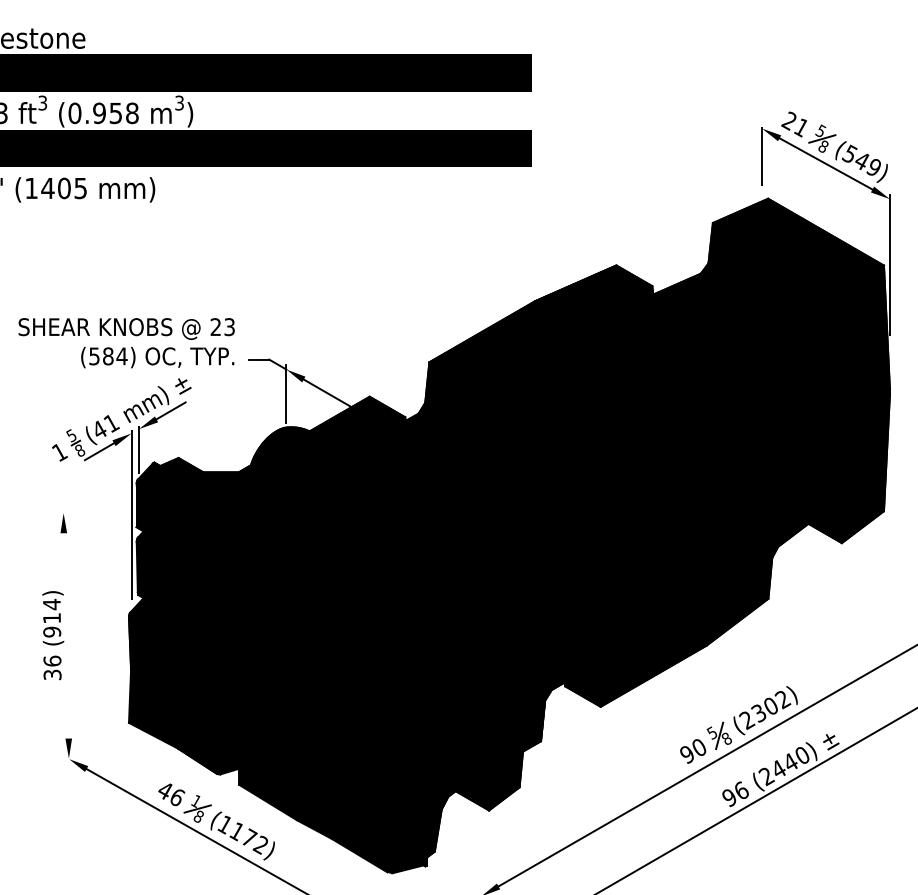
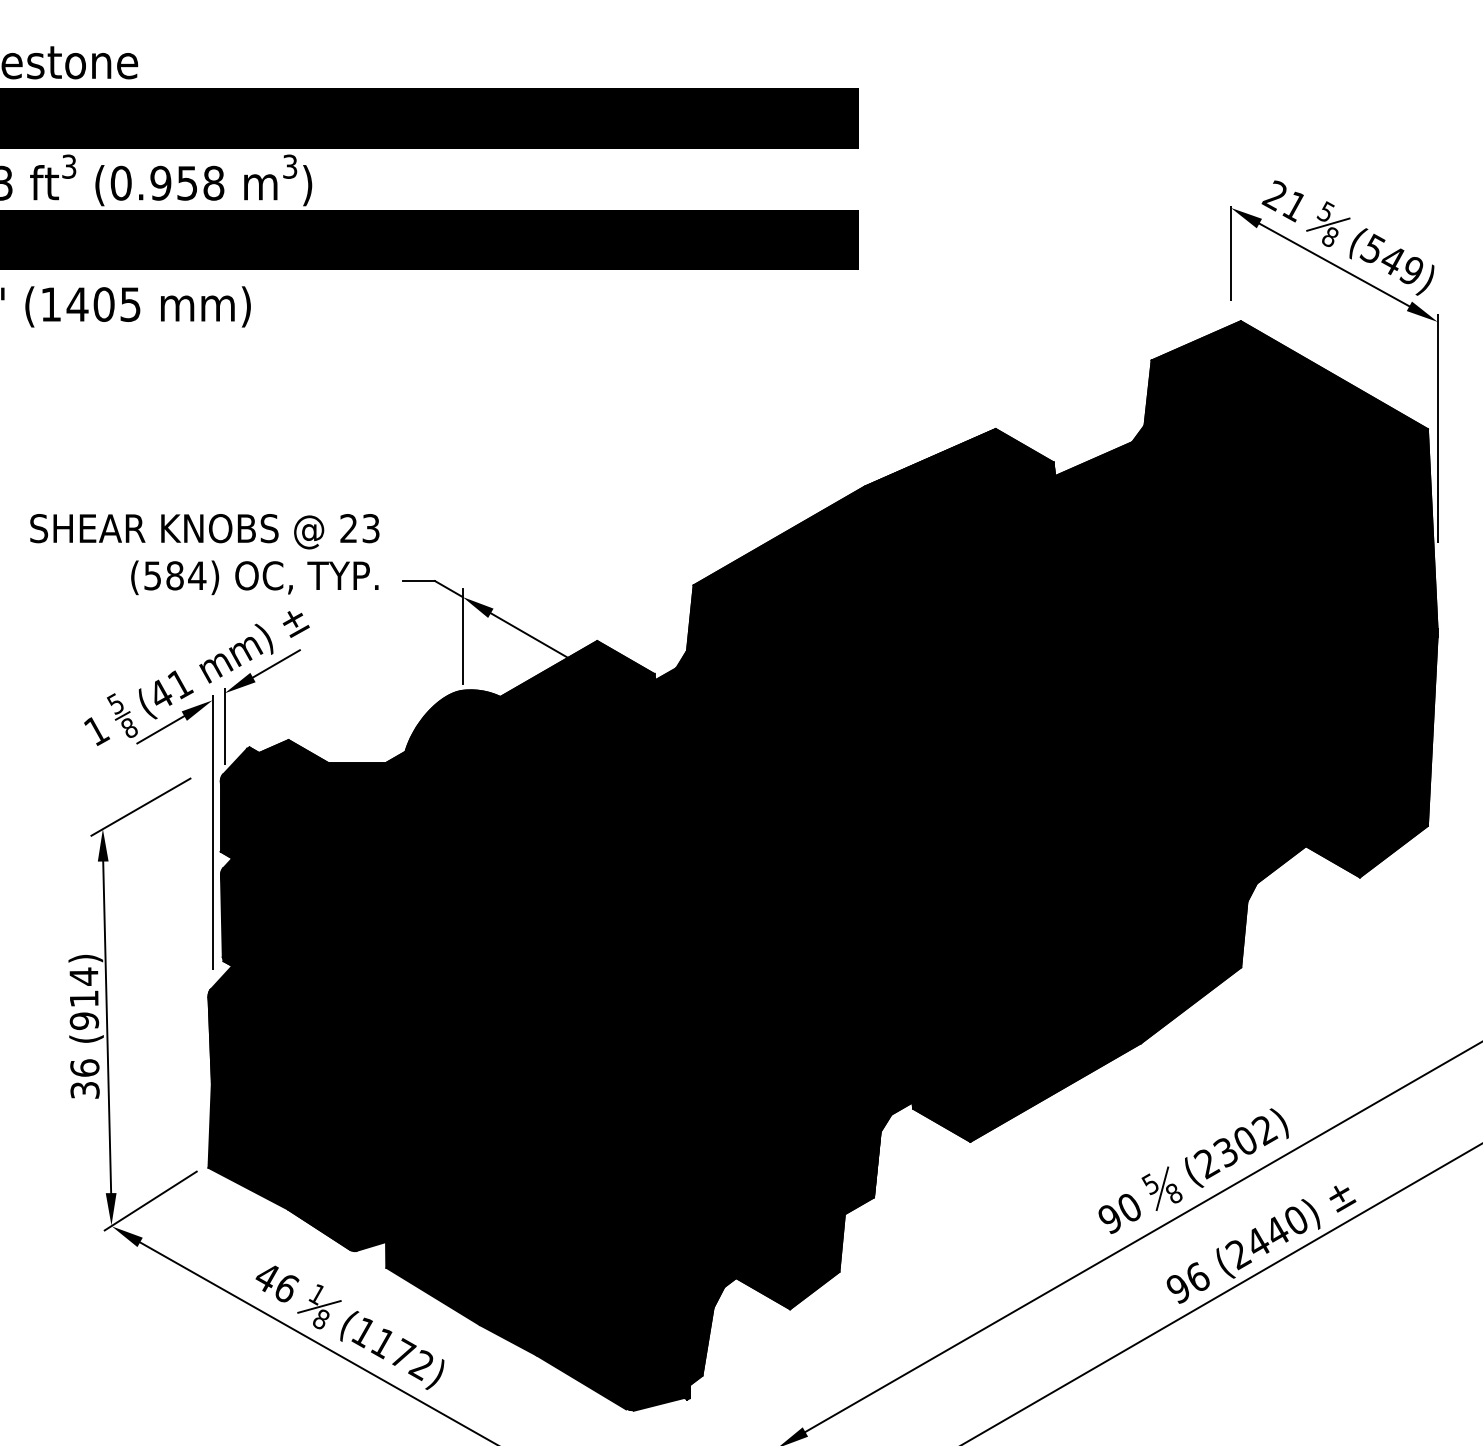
line: (86, 499) -> (139, 806), added
line: (65, 635) -> (105, 1026), added
line: (92, 743) -> (149, 1201), added

